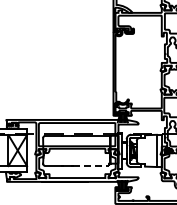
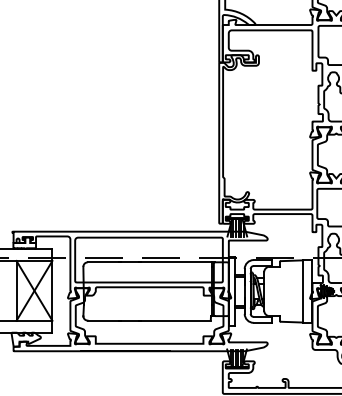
line: (91, 166) -> (176, 321), dashed -> solid

